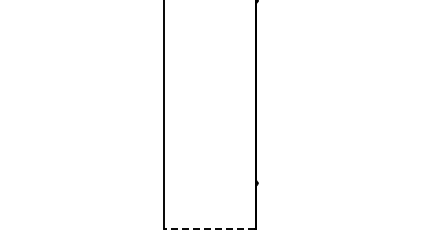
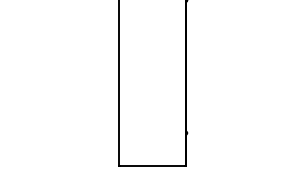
line: (209, 228) -> (152, 165), dashed -> solid

